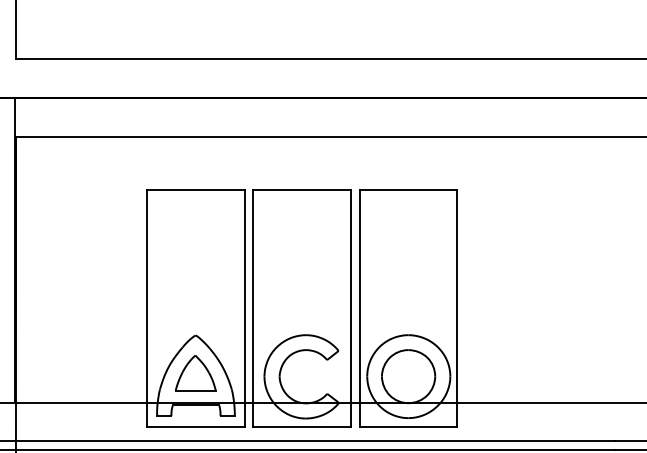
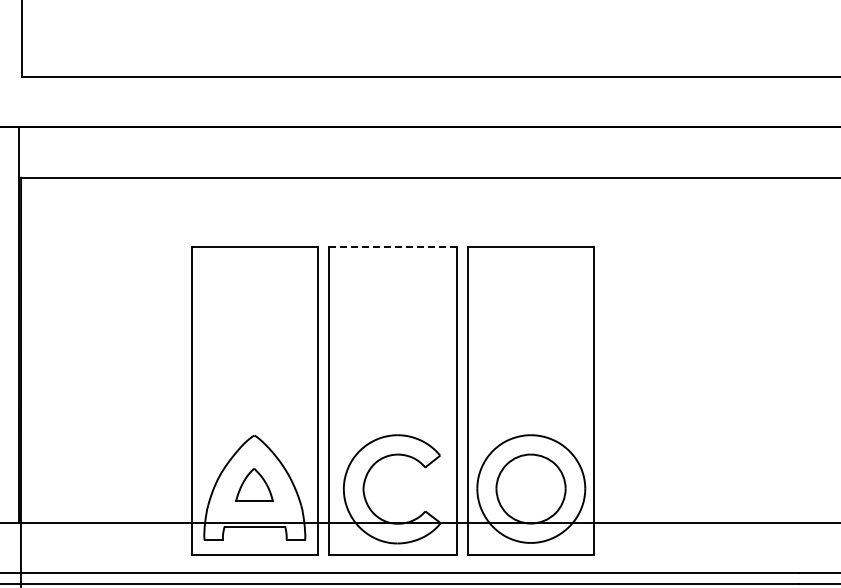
line: (301, 189) -> (392, 246), solid -> dashed
part: (195, 373) -> (254, 484), size x0.7

